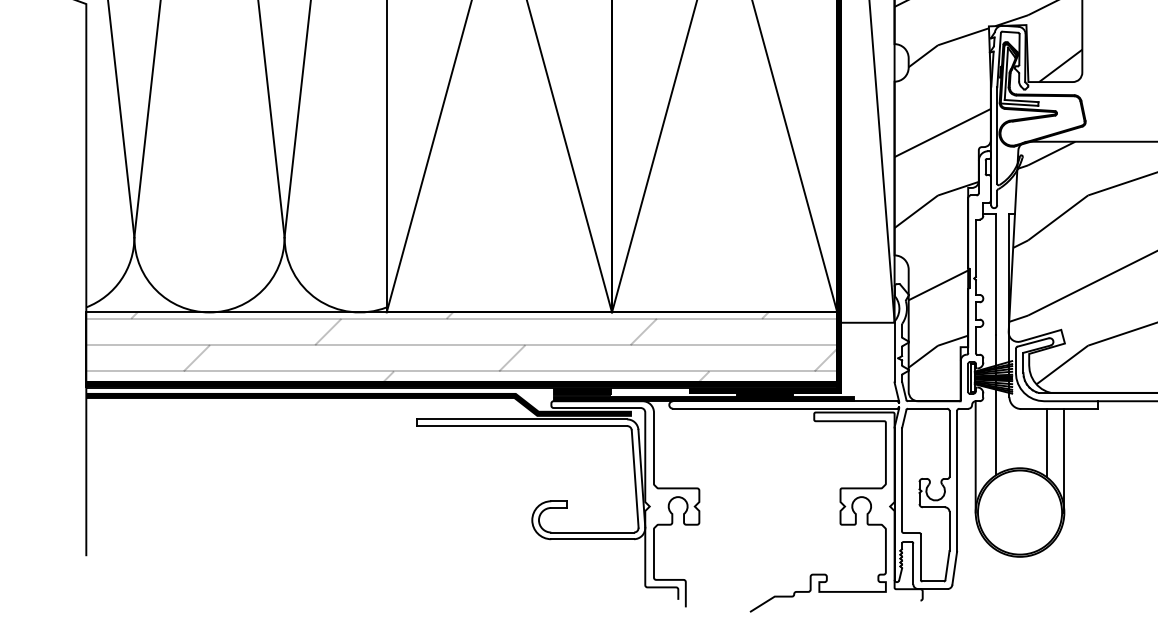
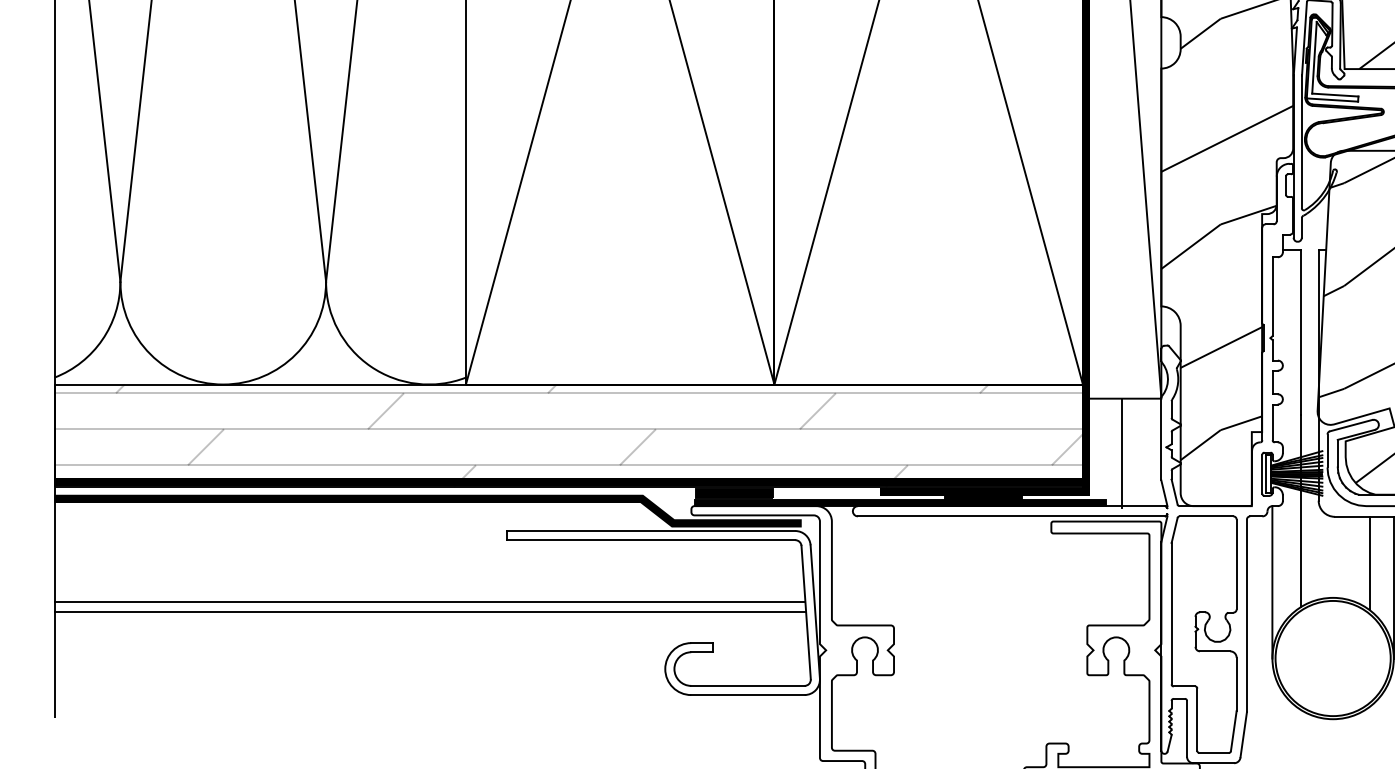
line: (865, 362) -> (1121, 453), added
line: (360, 471) -> (430, 602), added
line: (360, 478) -> (430, 611), added

